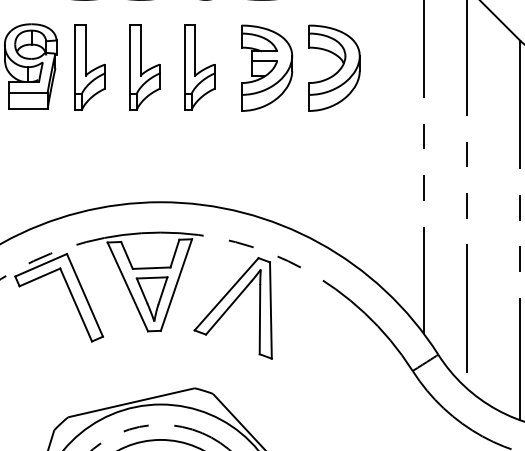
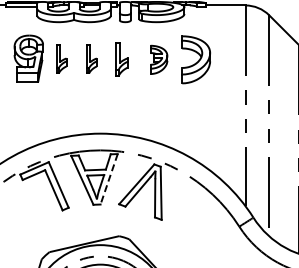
part: (89, 67) -> (61, 59), size x0.6
part: (144, 67) -> (91, 59), size x0.6
part: (198, 67) -> (121, 59), size x0.7
part: (266, 67) -> (158, 59), size x0.6
line: (177, 285) -> (109, 179), solid -> dashed

